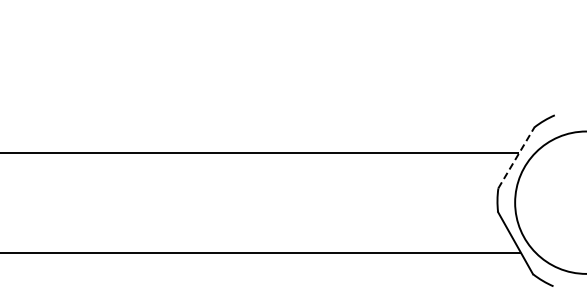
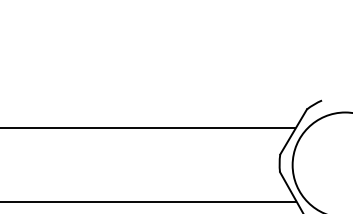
line: (516, 157) -> (293, 131), dashed -> solid

